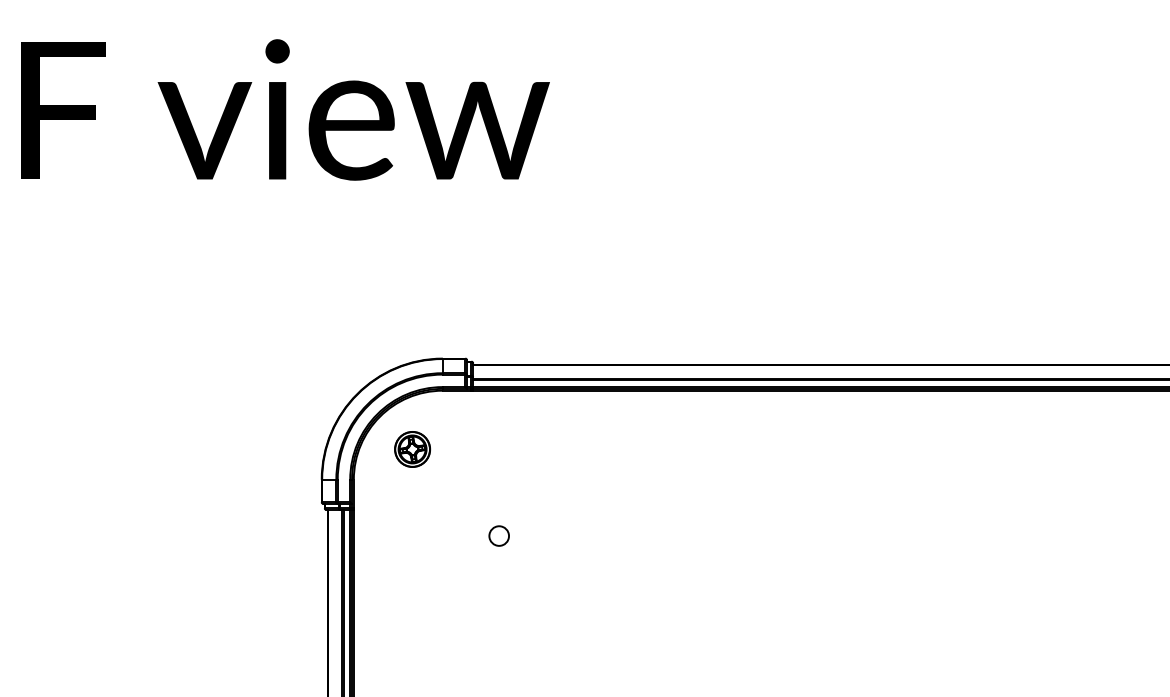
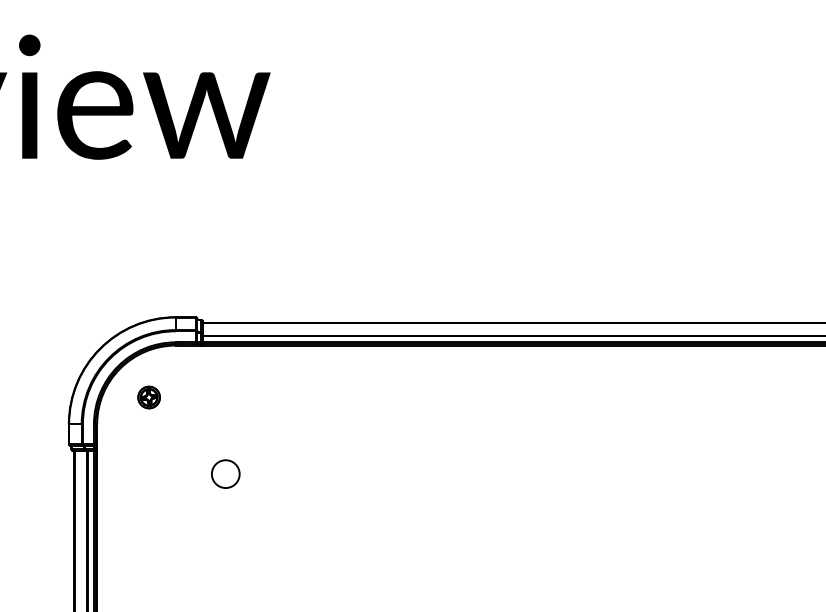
part: (412, 449) -> (149, 397), size x0.7
circle: (499, 535) -> (226, 473), size x1.6

